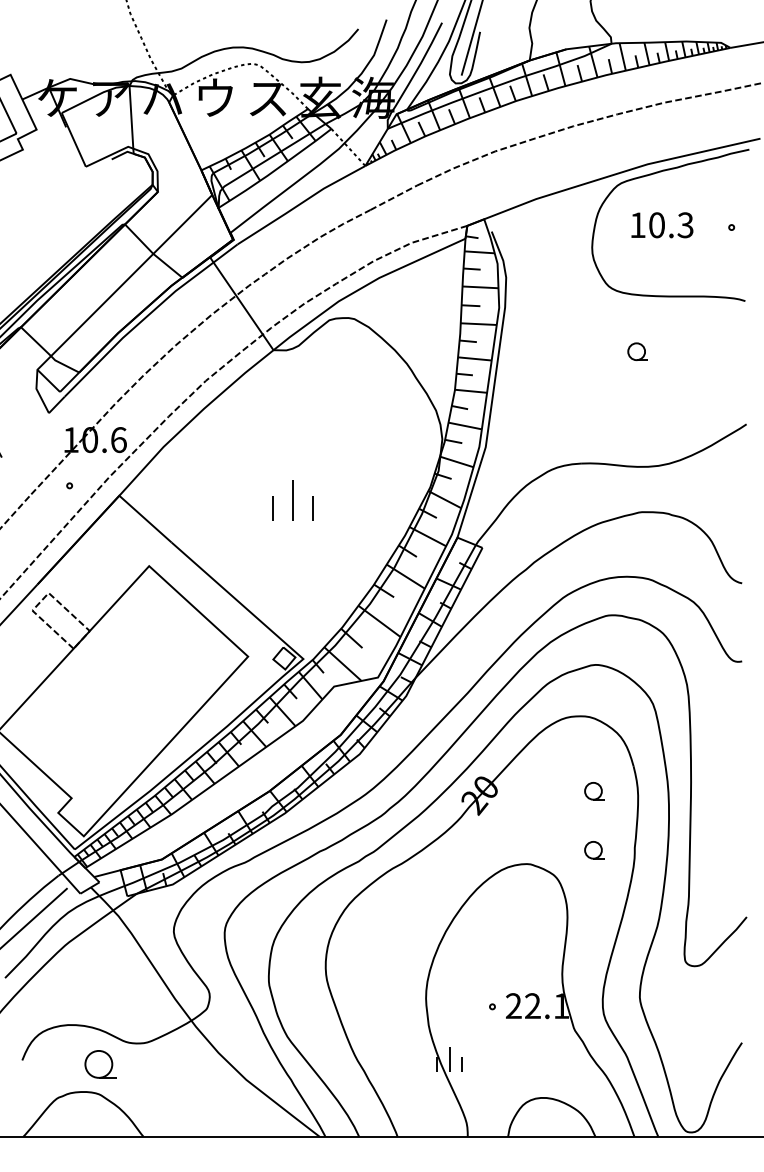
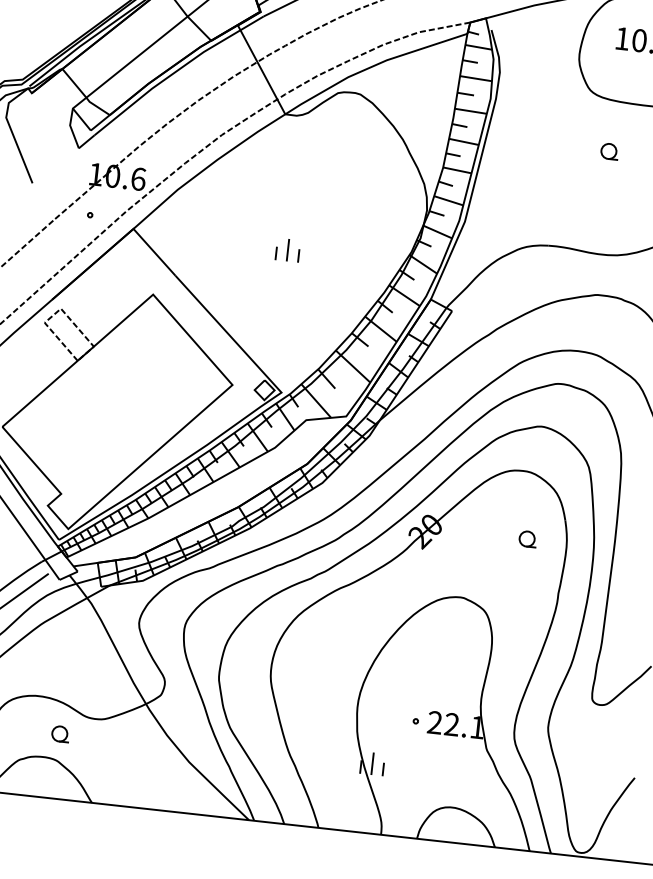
part: (293, 500) -> (288, 250), size x0.62
part: (594, 850) -> (522, 591), removed
part: (100, 1064) -> (60, 734), size x0.62

